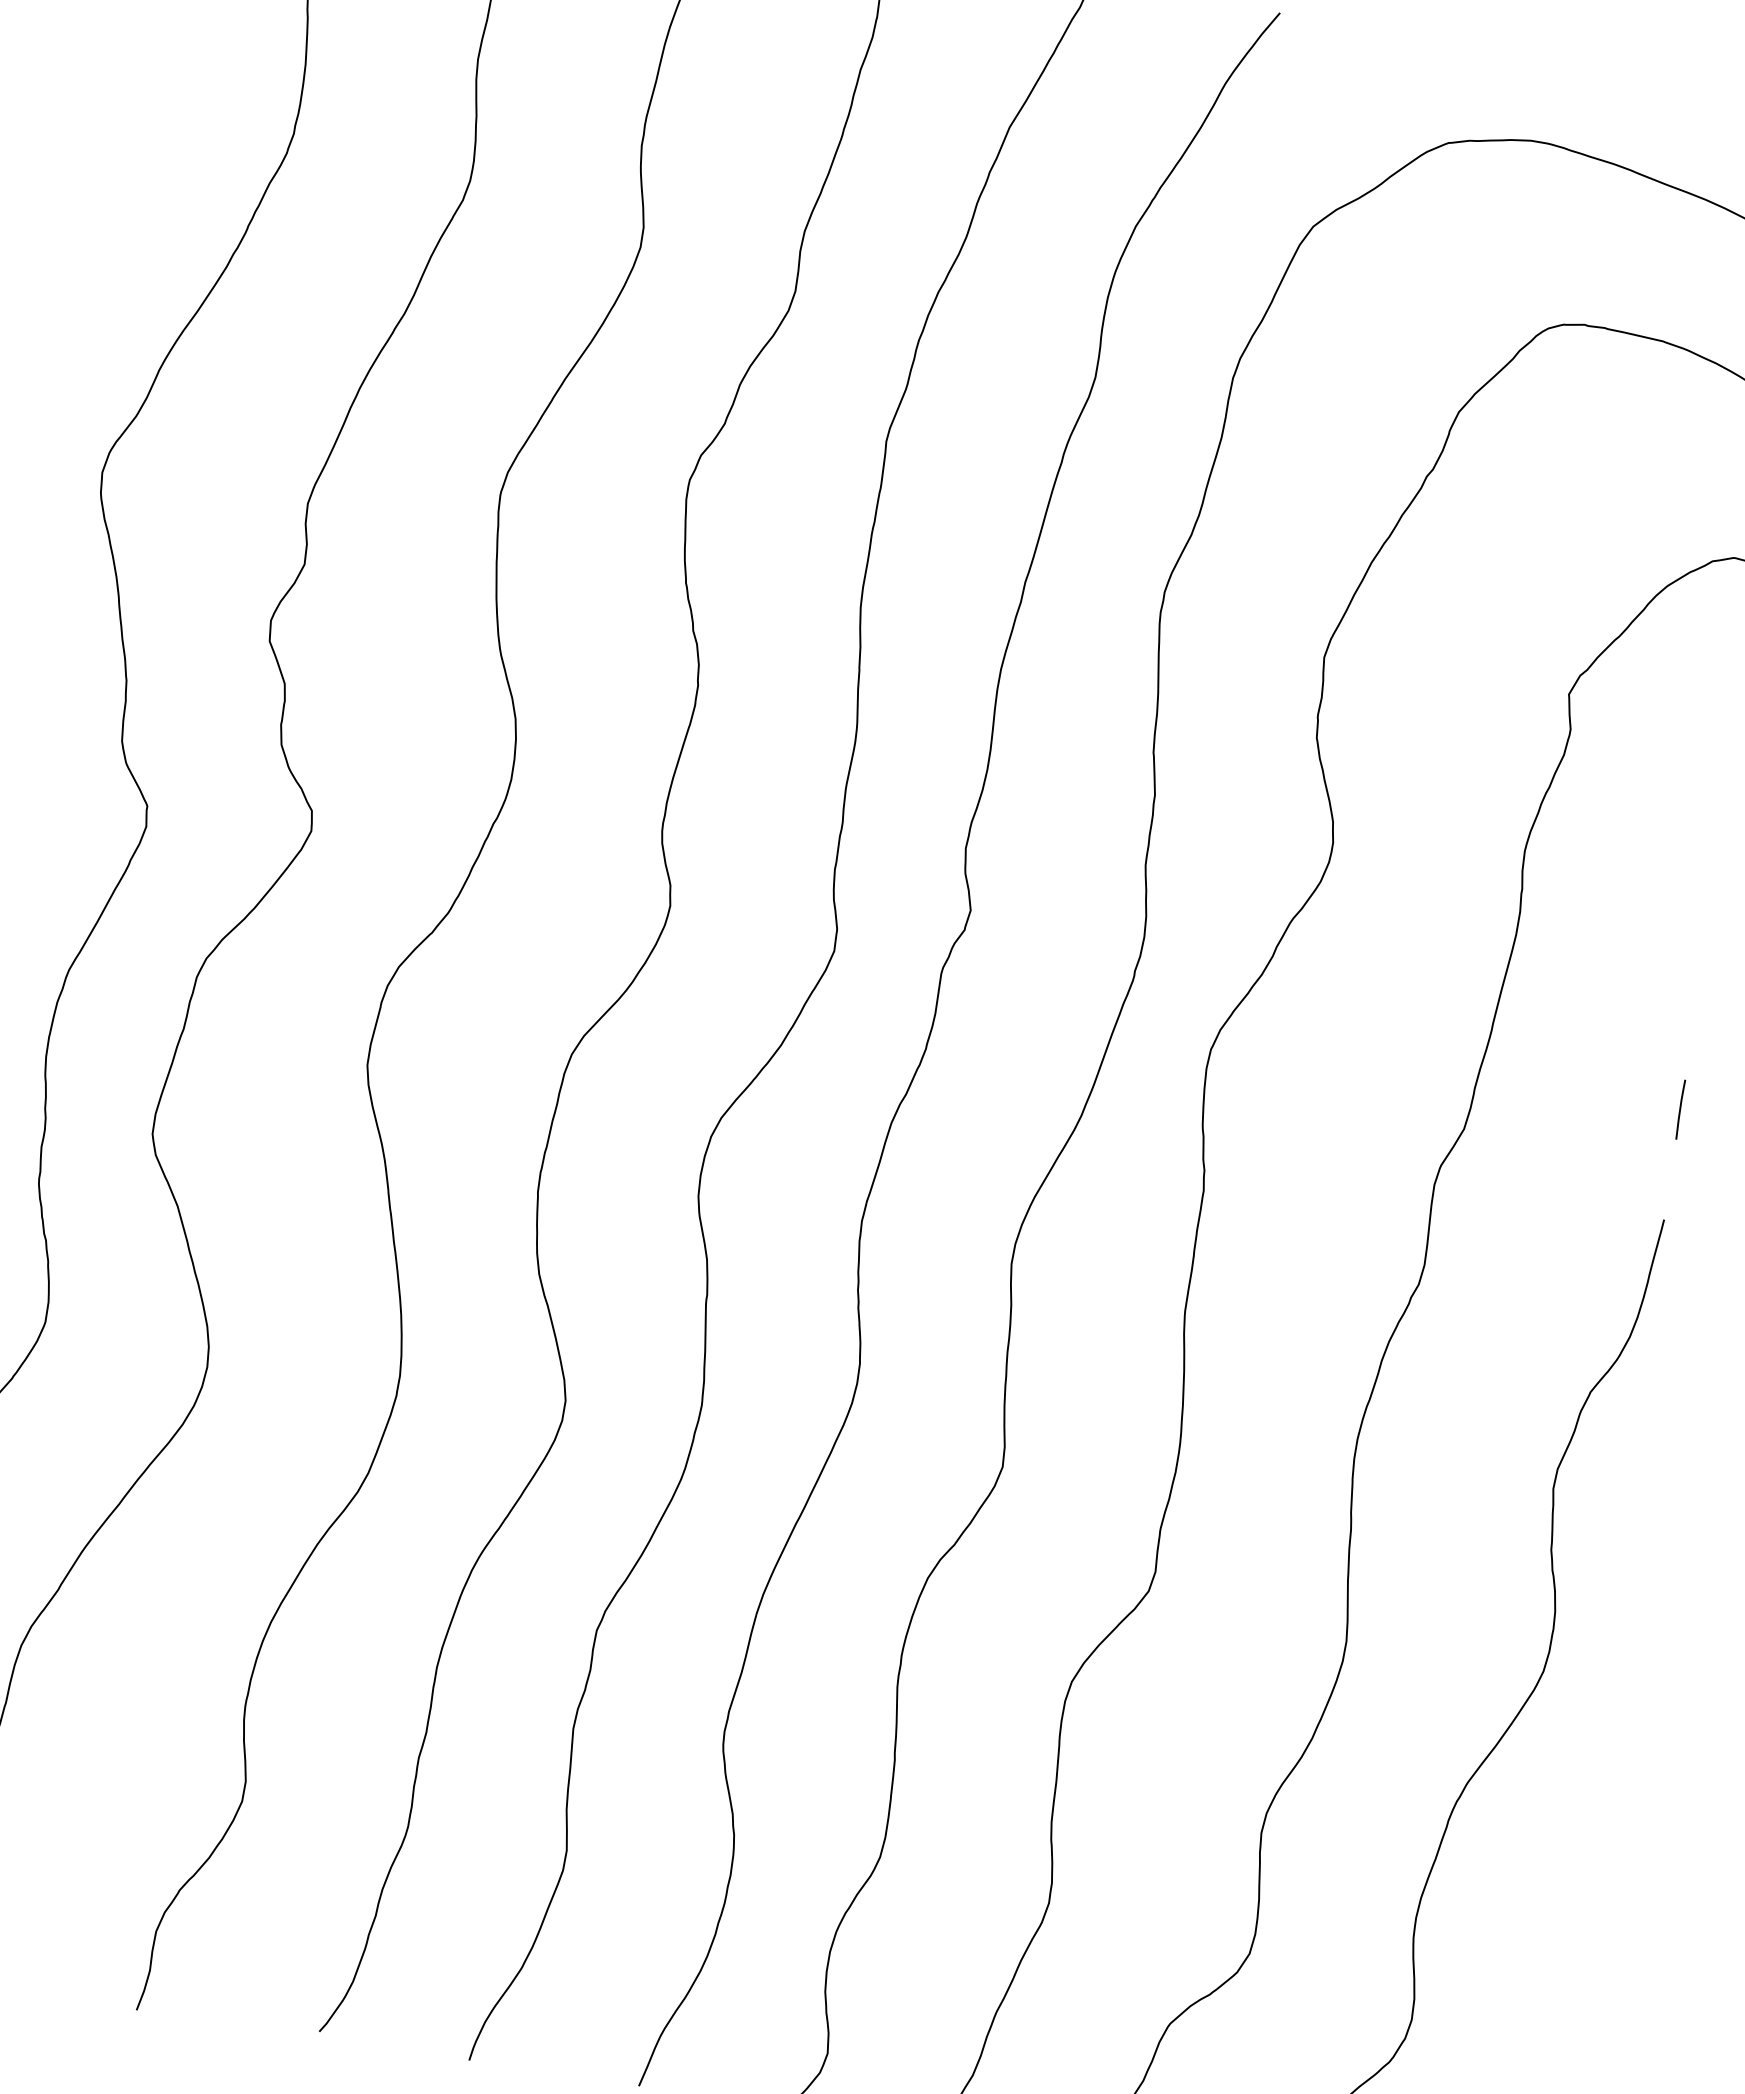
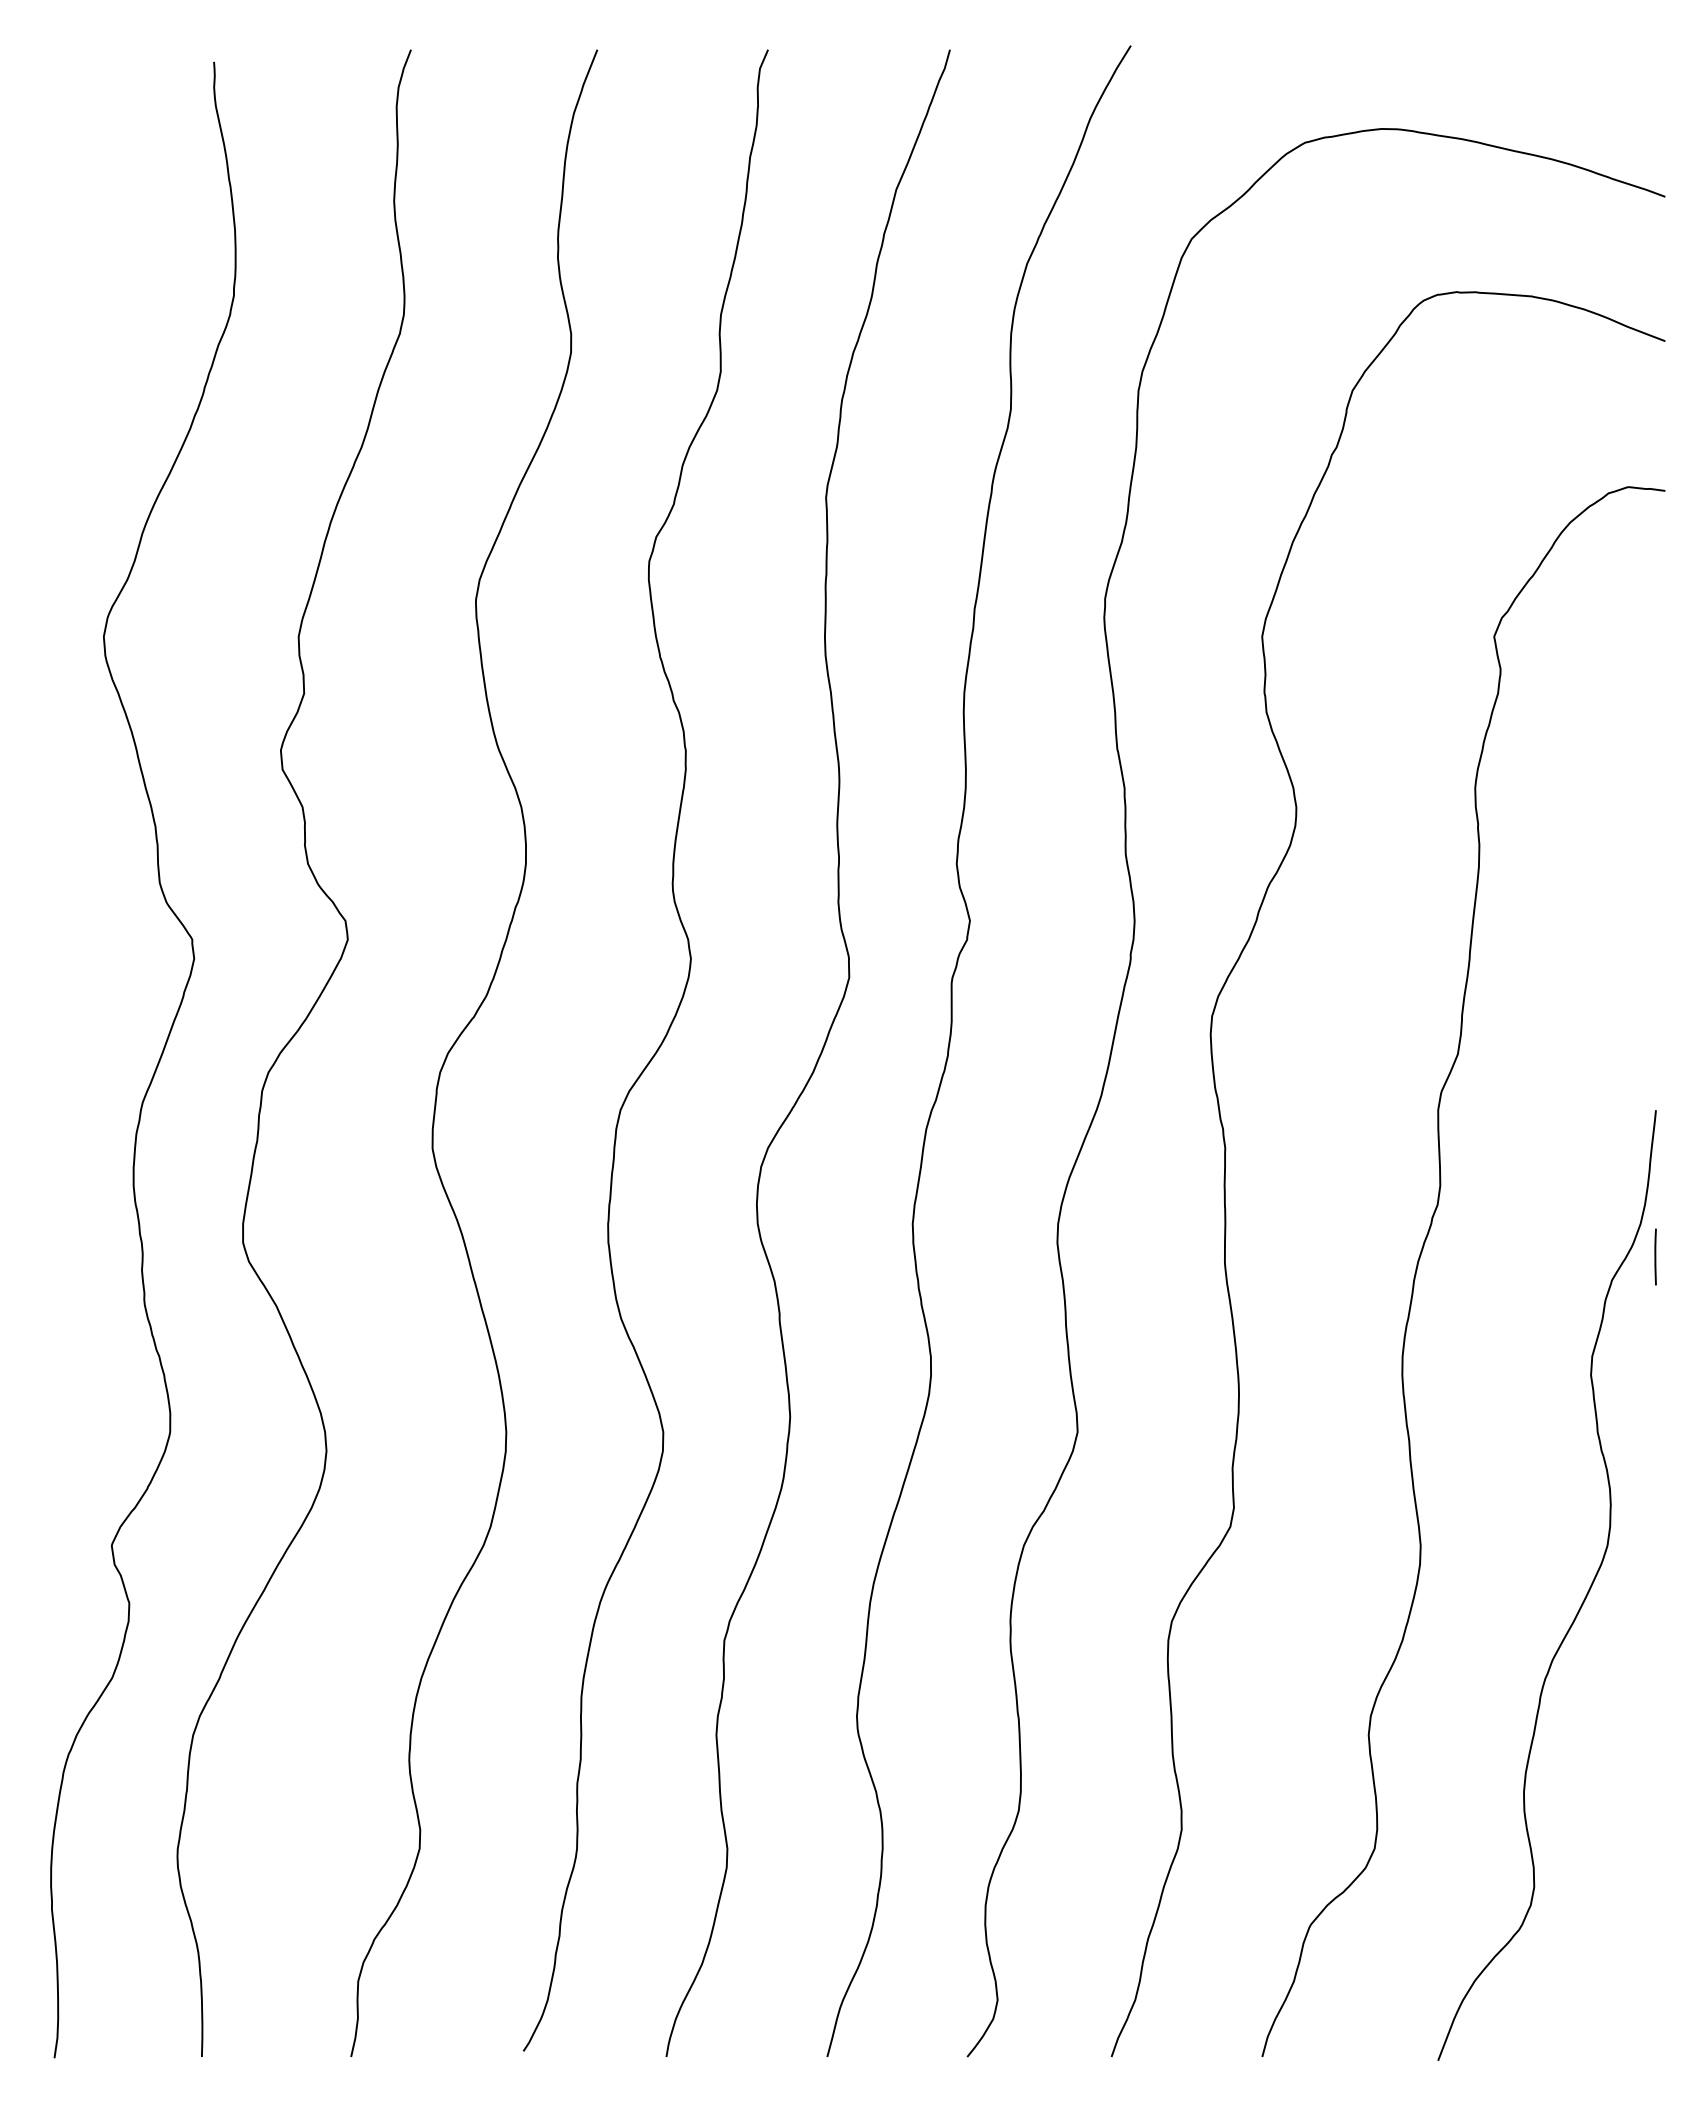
line: (1680, 1109) -> (1655, 1256), moved

